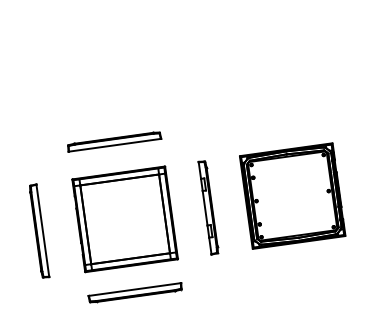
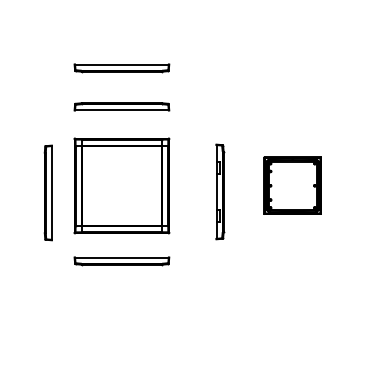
part: (108, 104) -> (121, 68), added
part: (292, 195) -> (292, 185), size x0.6
part: (208, 207) -> (220, 191), moved
part: (38, 230) -> (47, 192), moved

